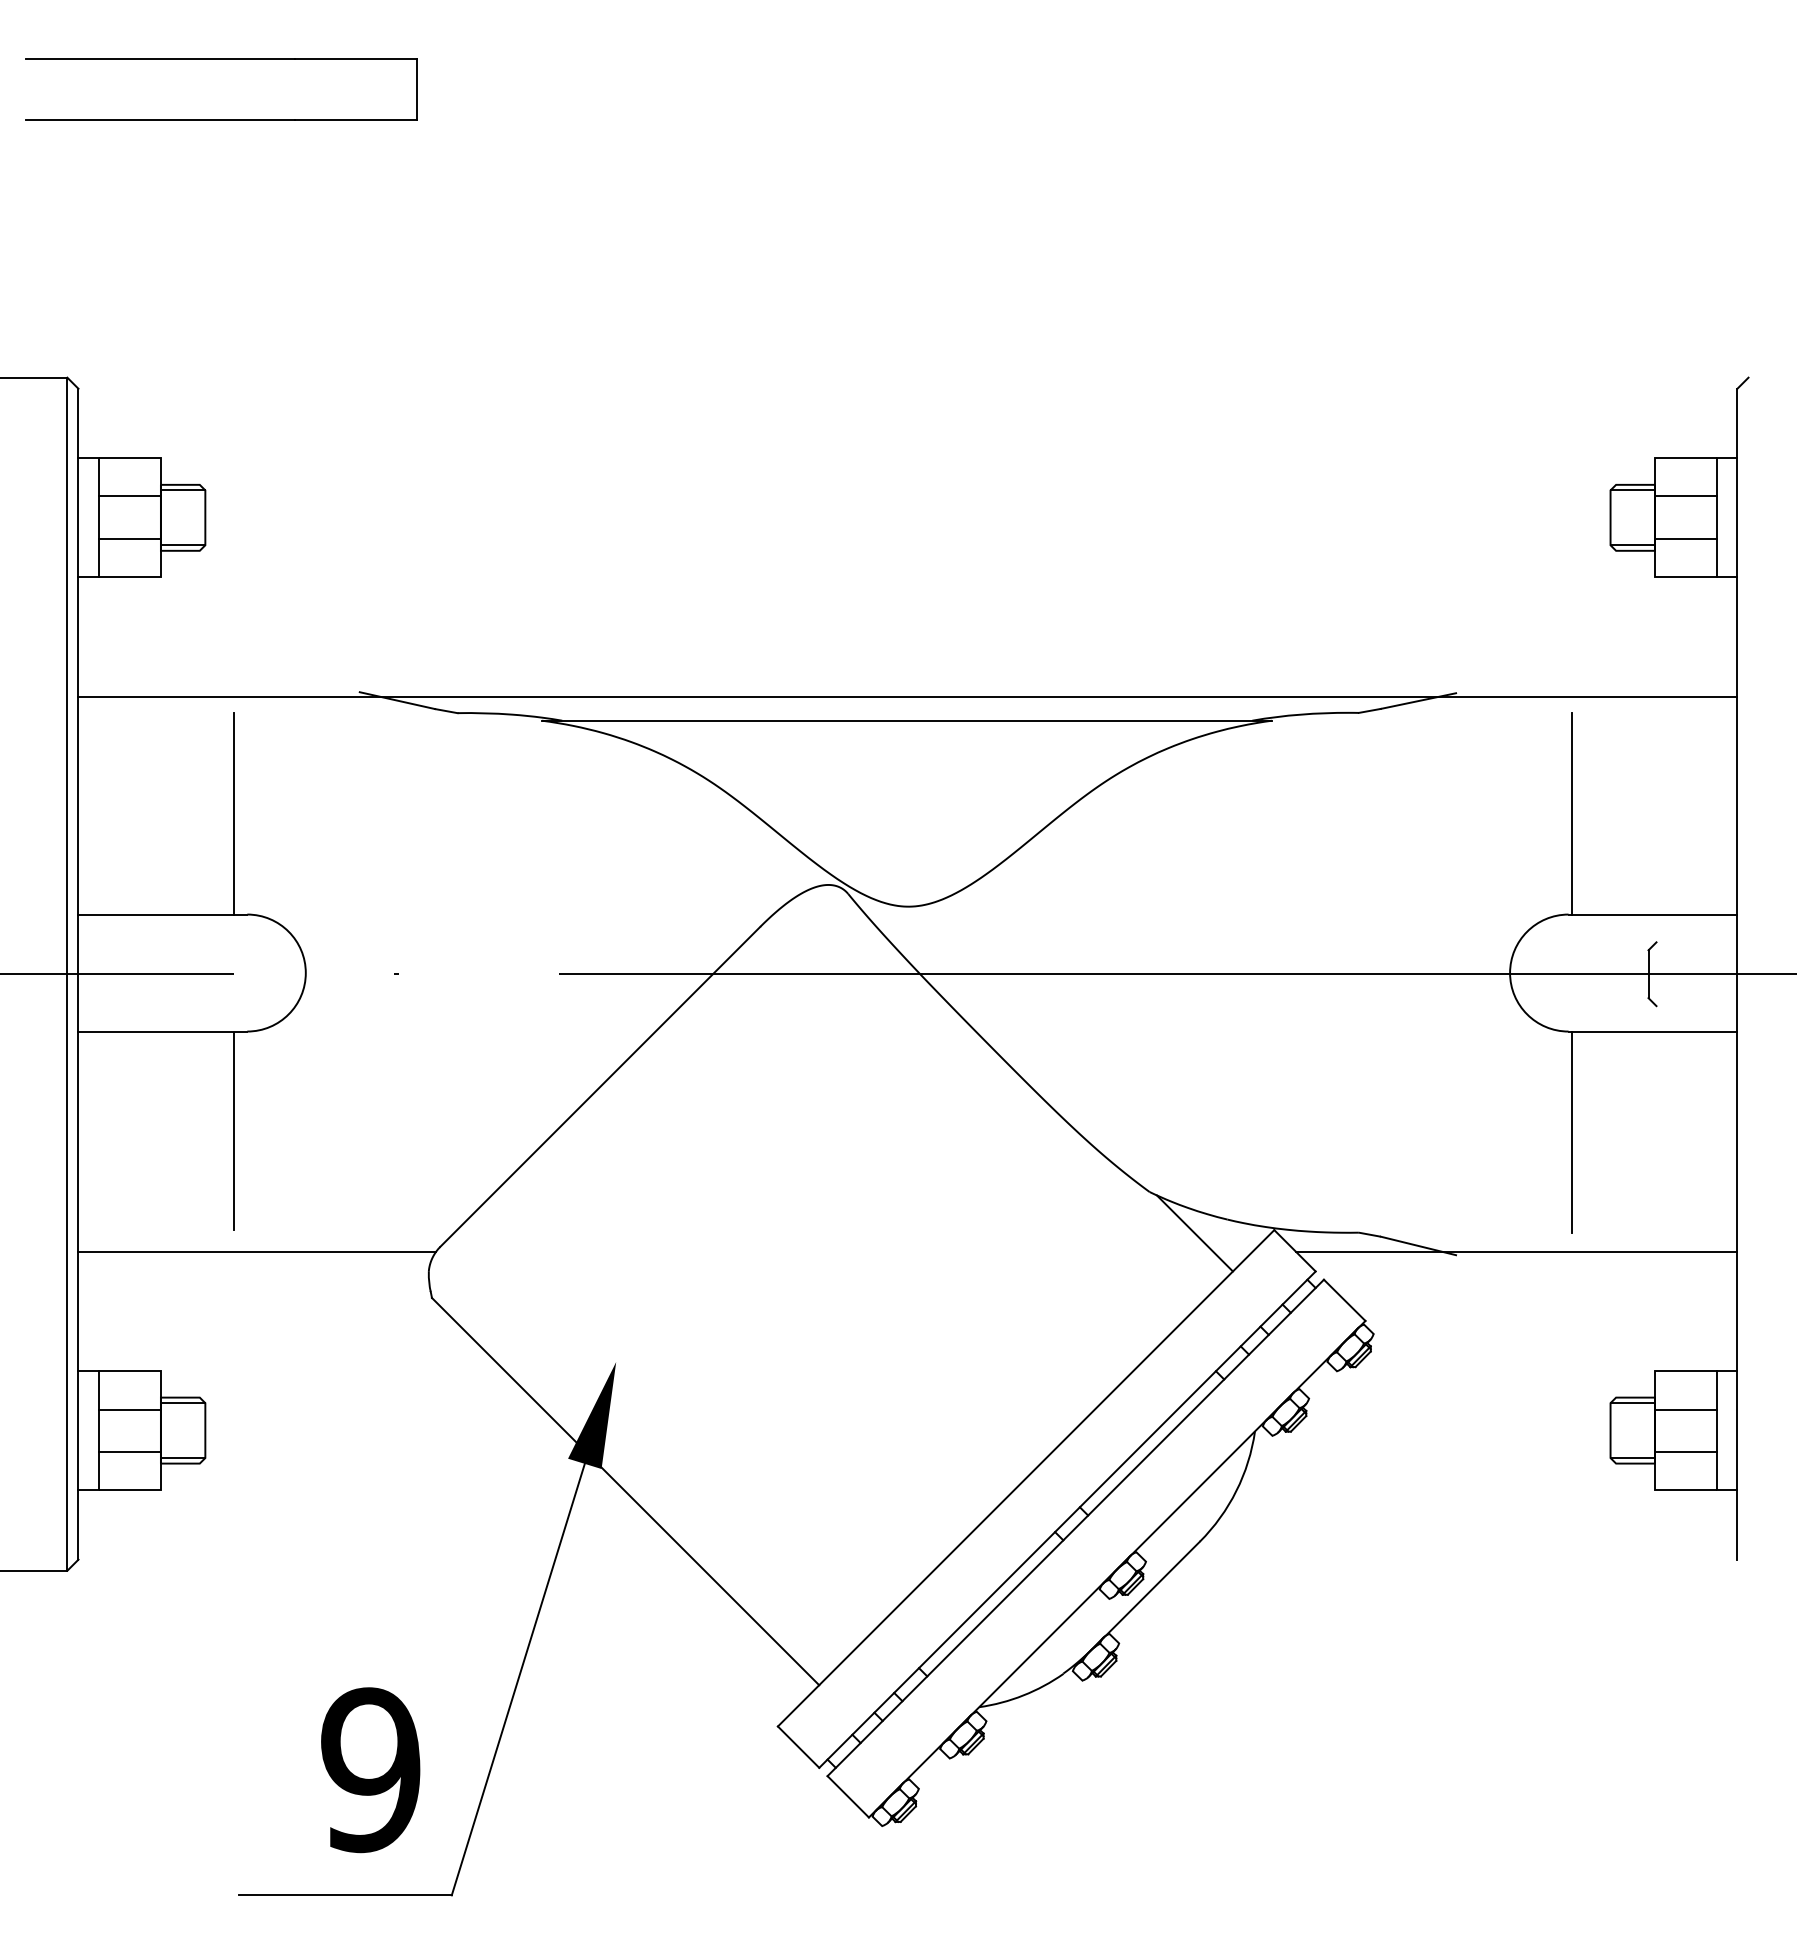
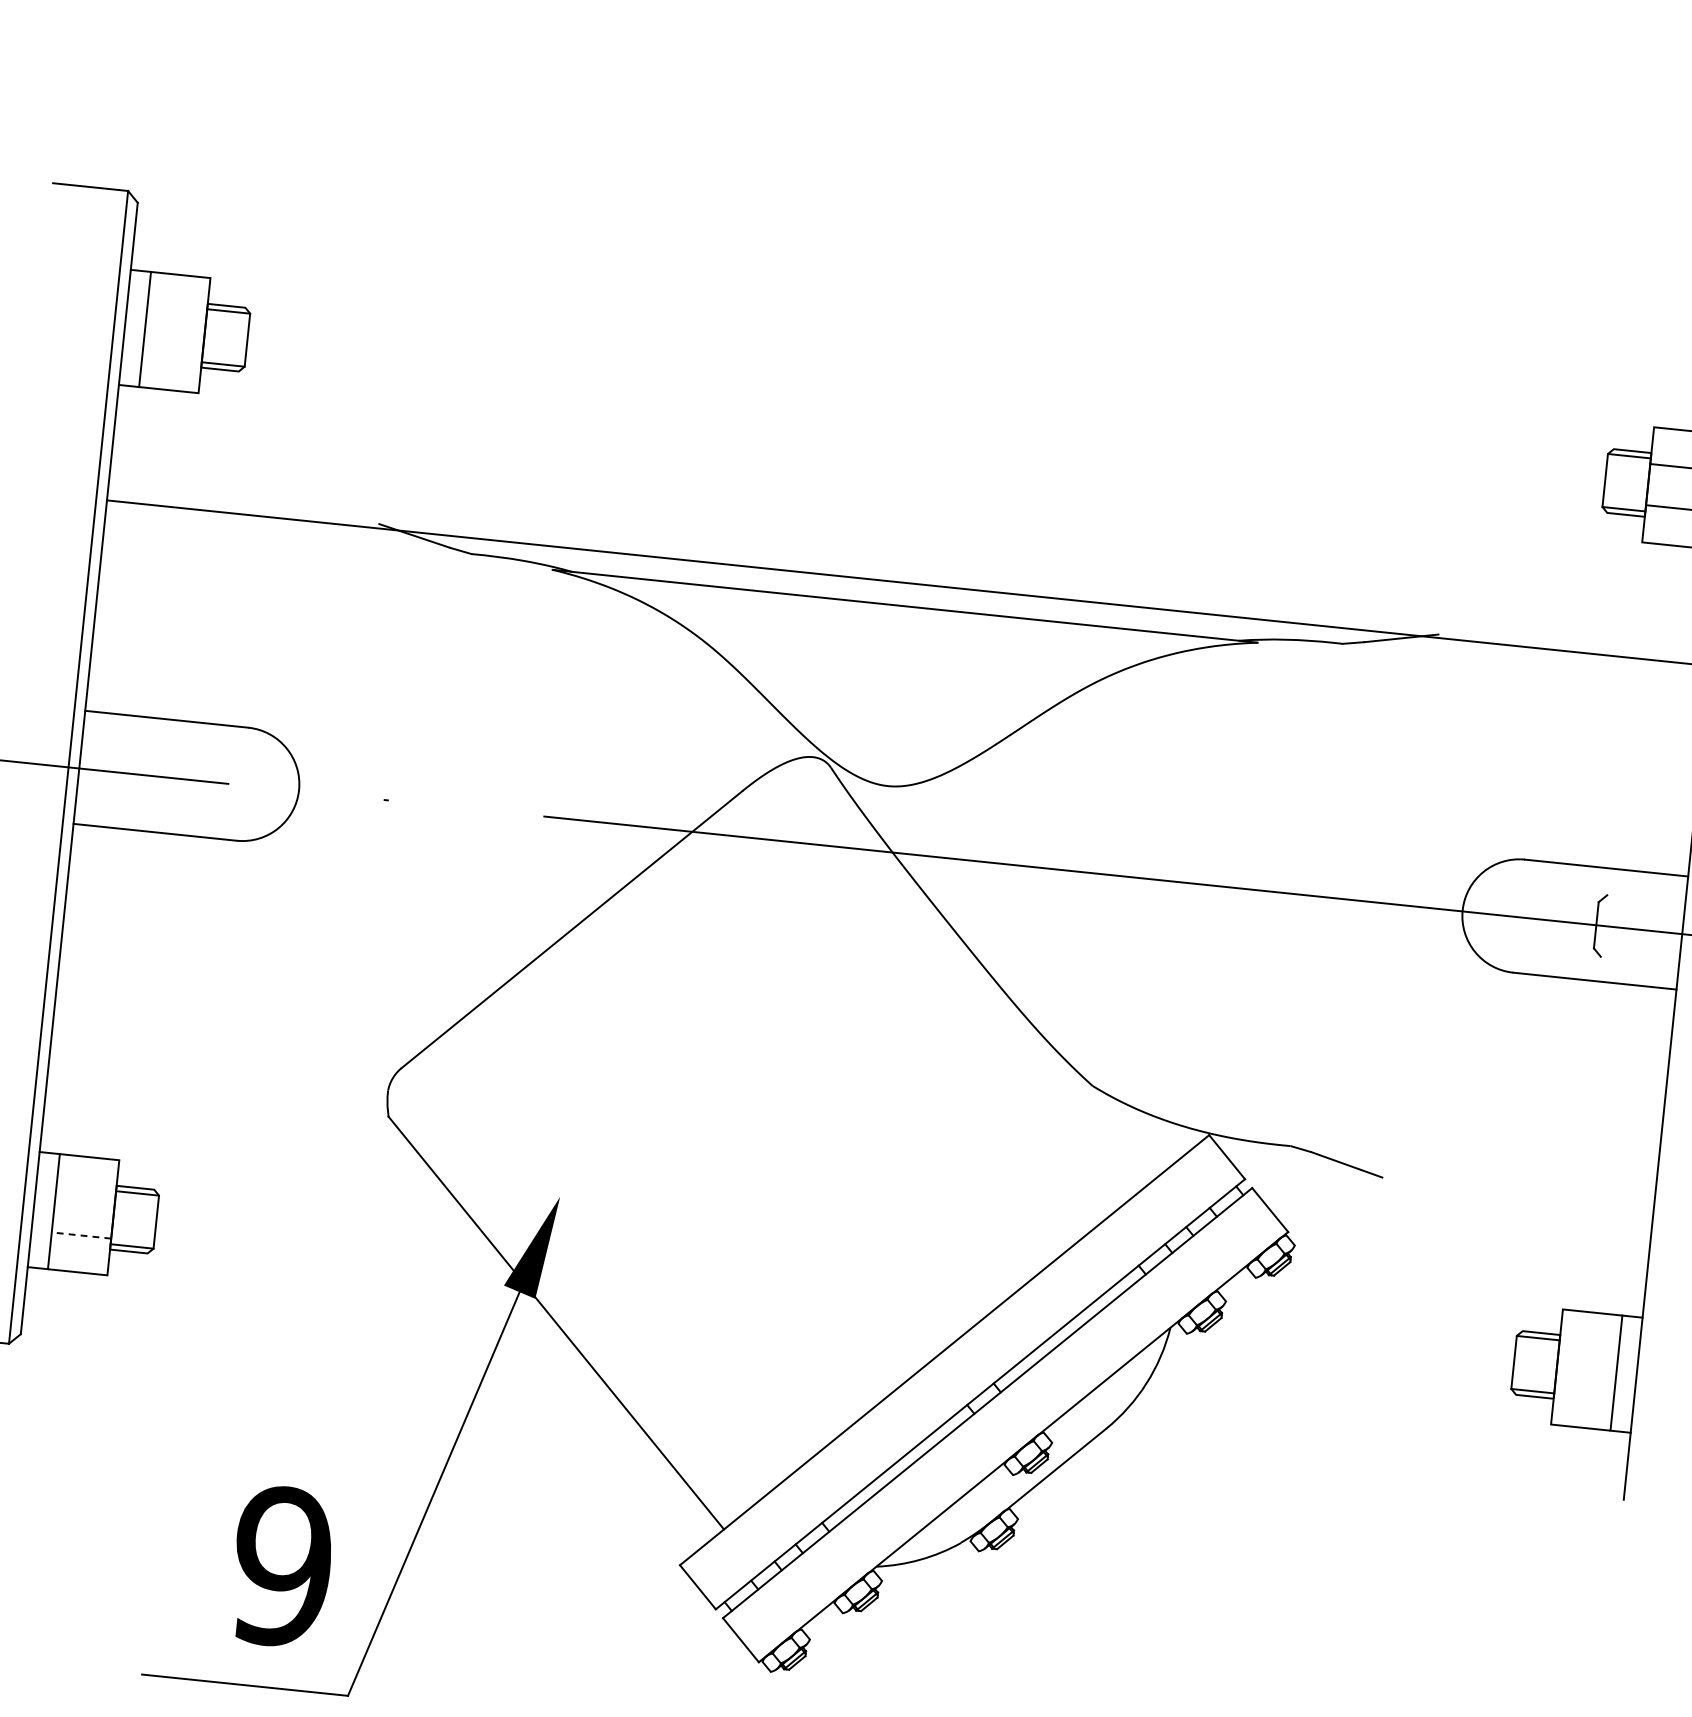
line: (129, 496) -> (176, 311), removed
line: (129, 538) -> (172, 352), removed
line: (233, 813) -> (245, 628), removed
line: (1571, 813) -> (1537, 762), removed
line: (233, 1130) -> (213, 934), removed
line: (1571, 1132) -> (1506, 1070), removed
line: (1194, 1233) -> (1131, 1130), removed
line: (257, 1251) -> (224, 1054), removed
line: (1516, 1251) -> (1441, 1180), removed
line: (129, 1409) -> (85, 1194), removed
line: (1685, 1409) -> (1588, 1349), removed
line: (130, 1452) -> (81, 1235), solid -> dashed
line: (1685, 1452) -> (1584, 1391), removed

